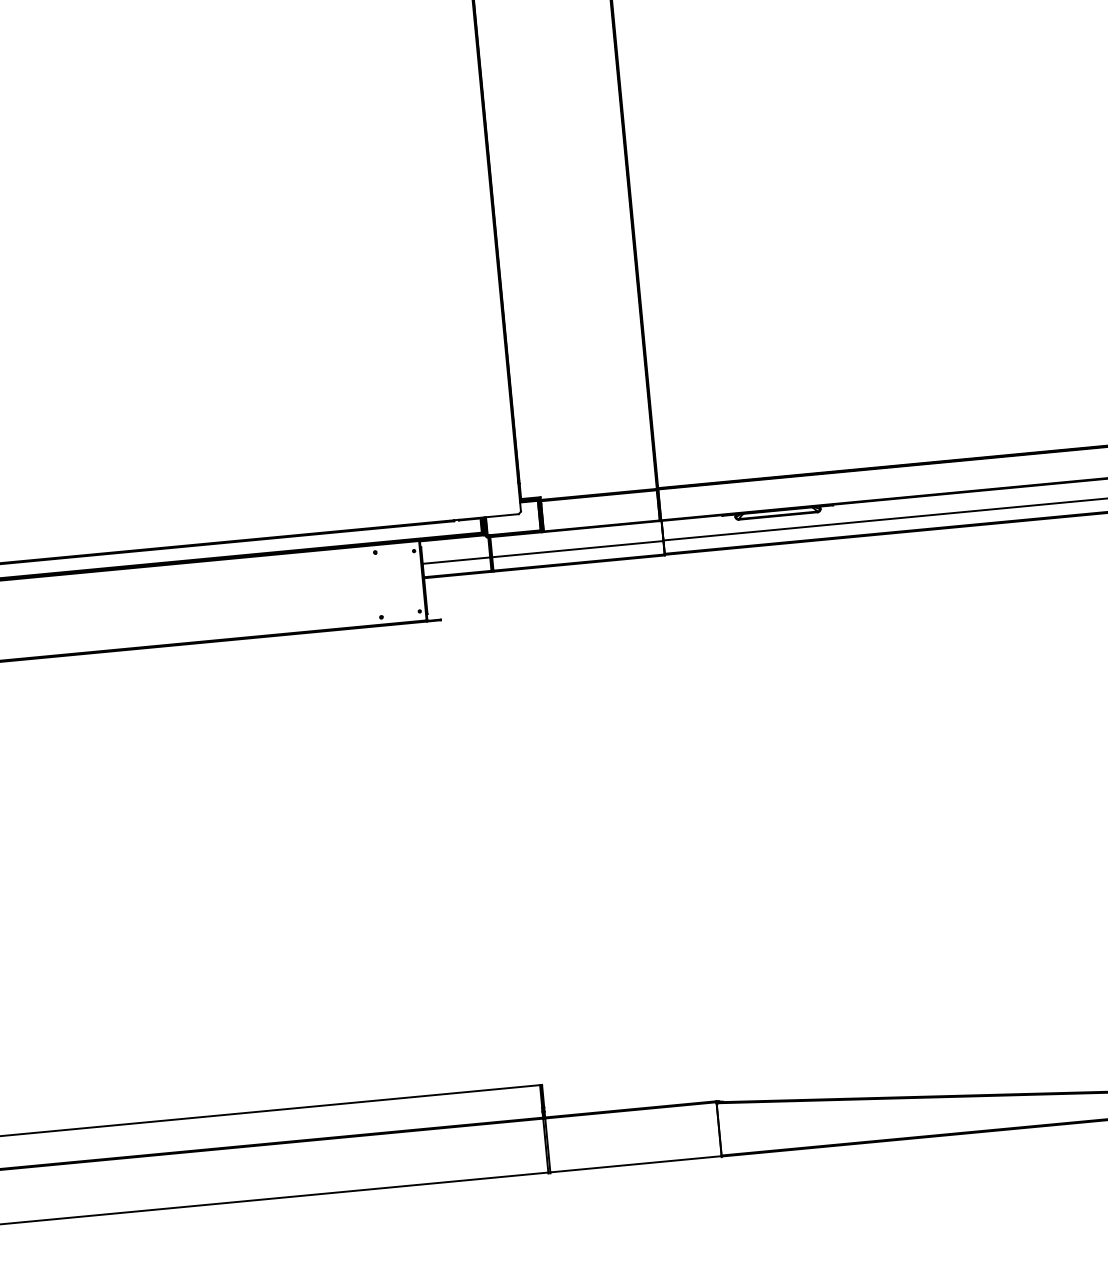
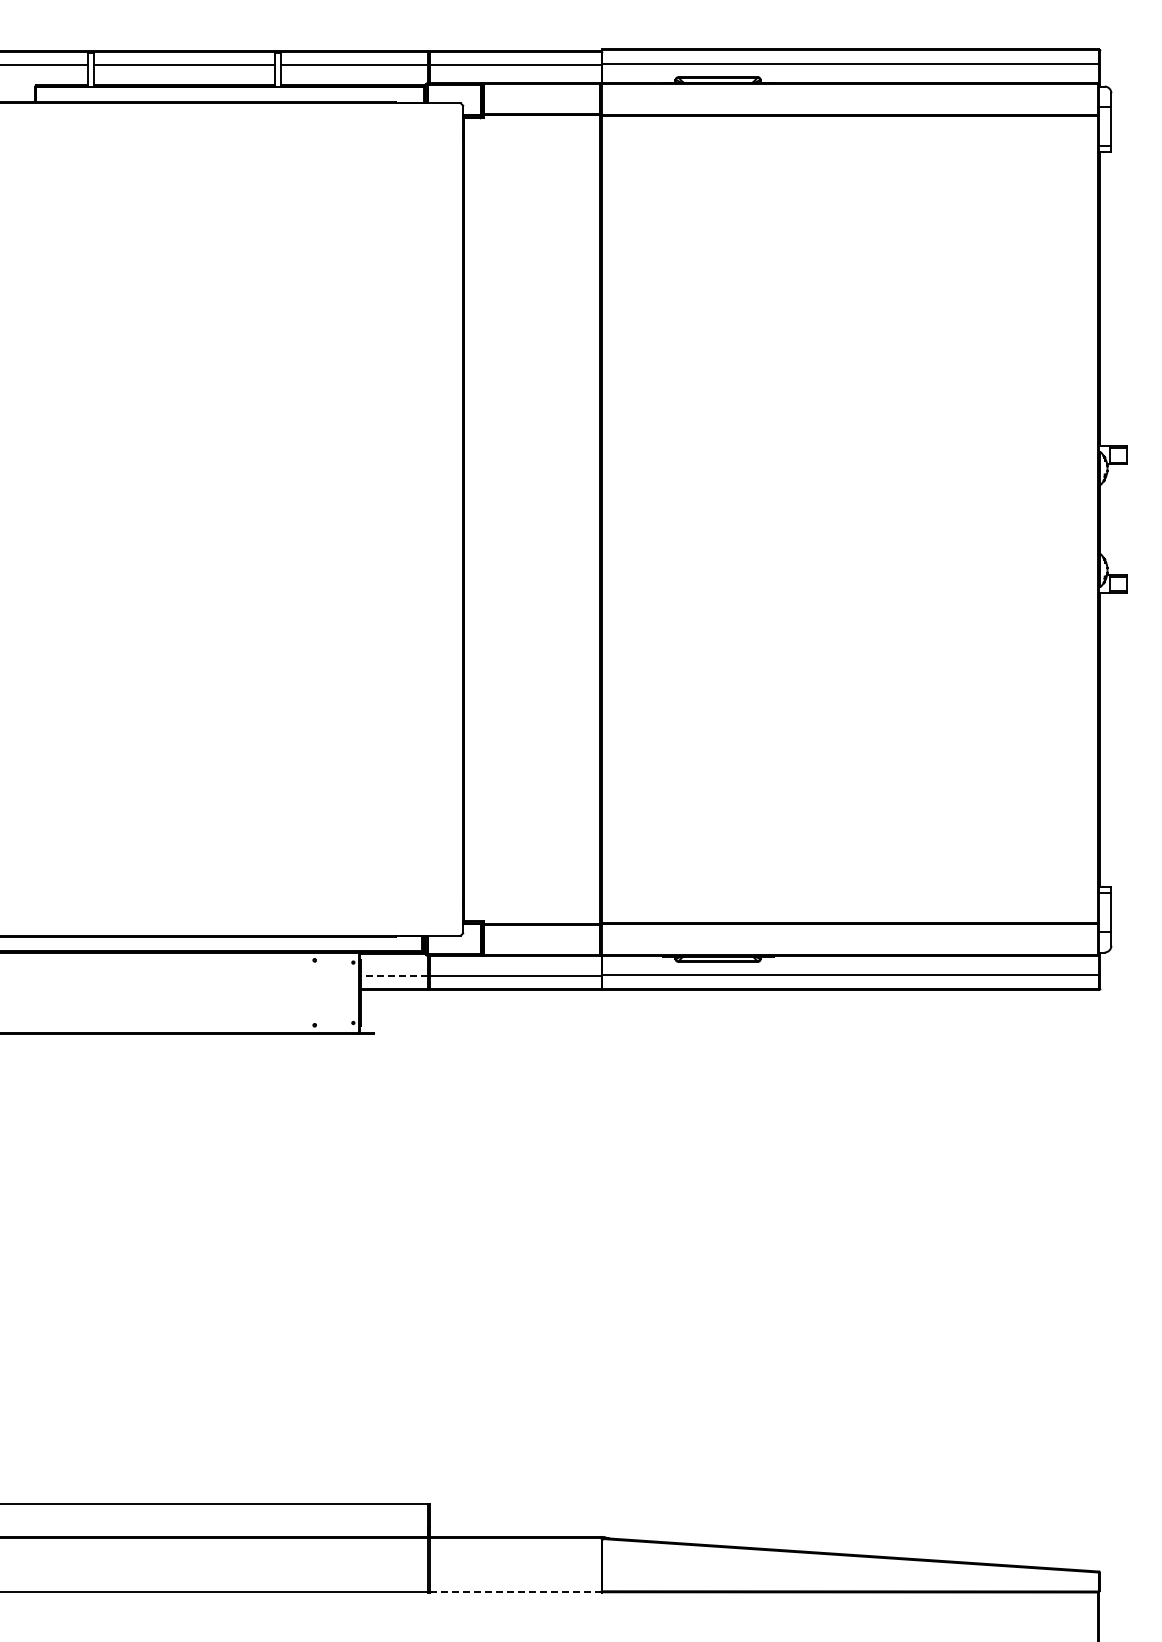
line: (456, 561) -> (394, 976), solid -> dashed
line: (636, 1163) -> (516, 1591), solid -> dashed

